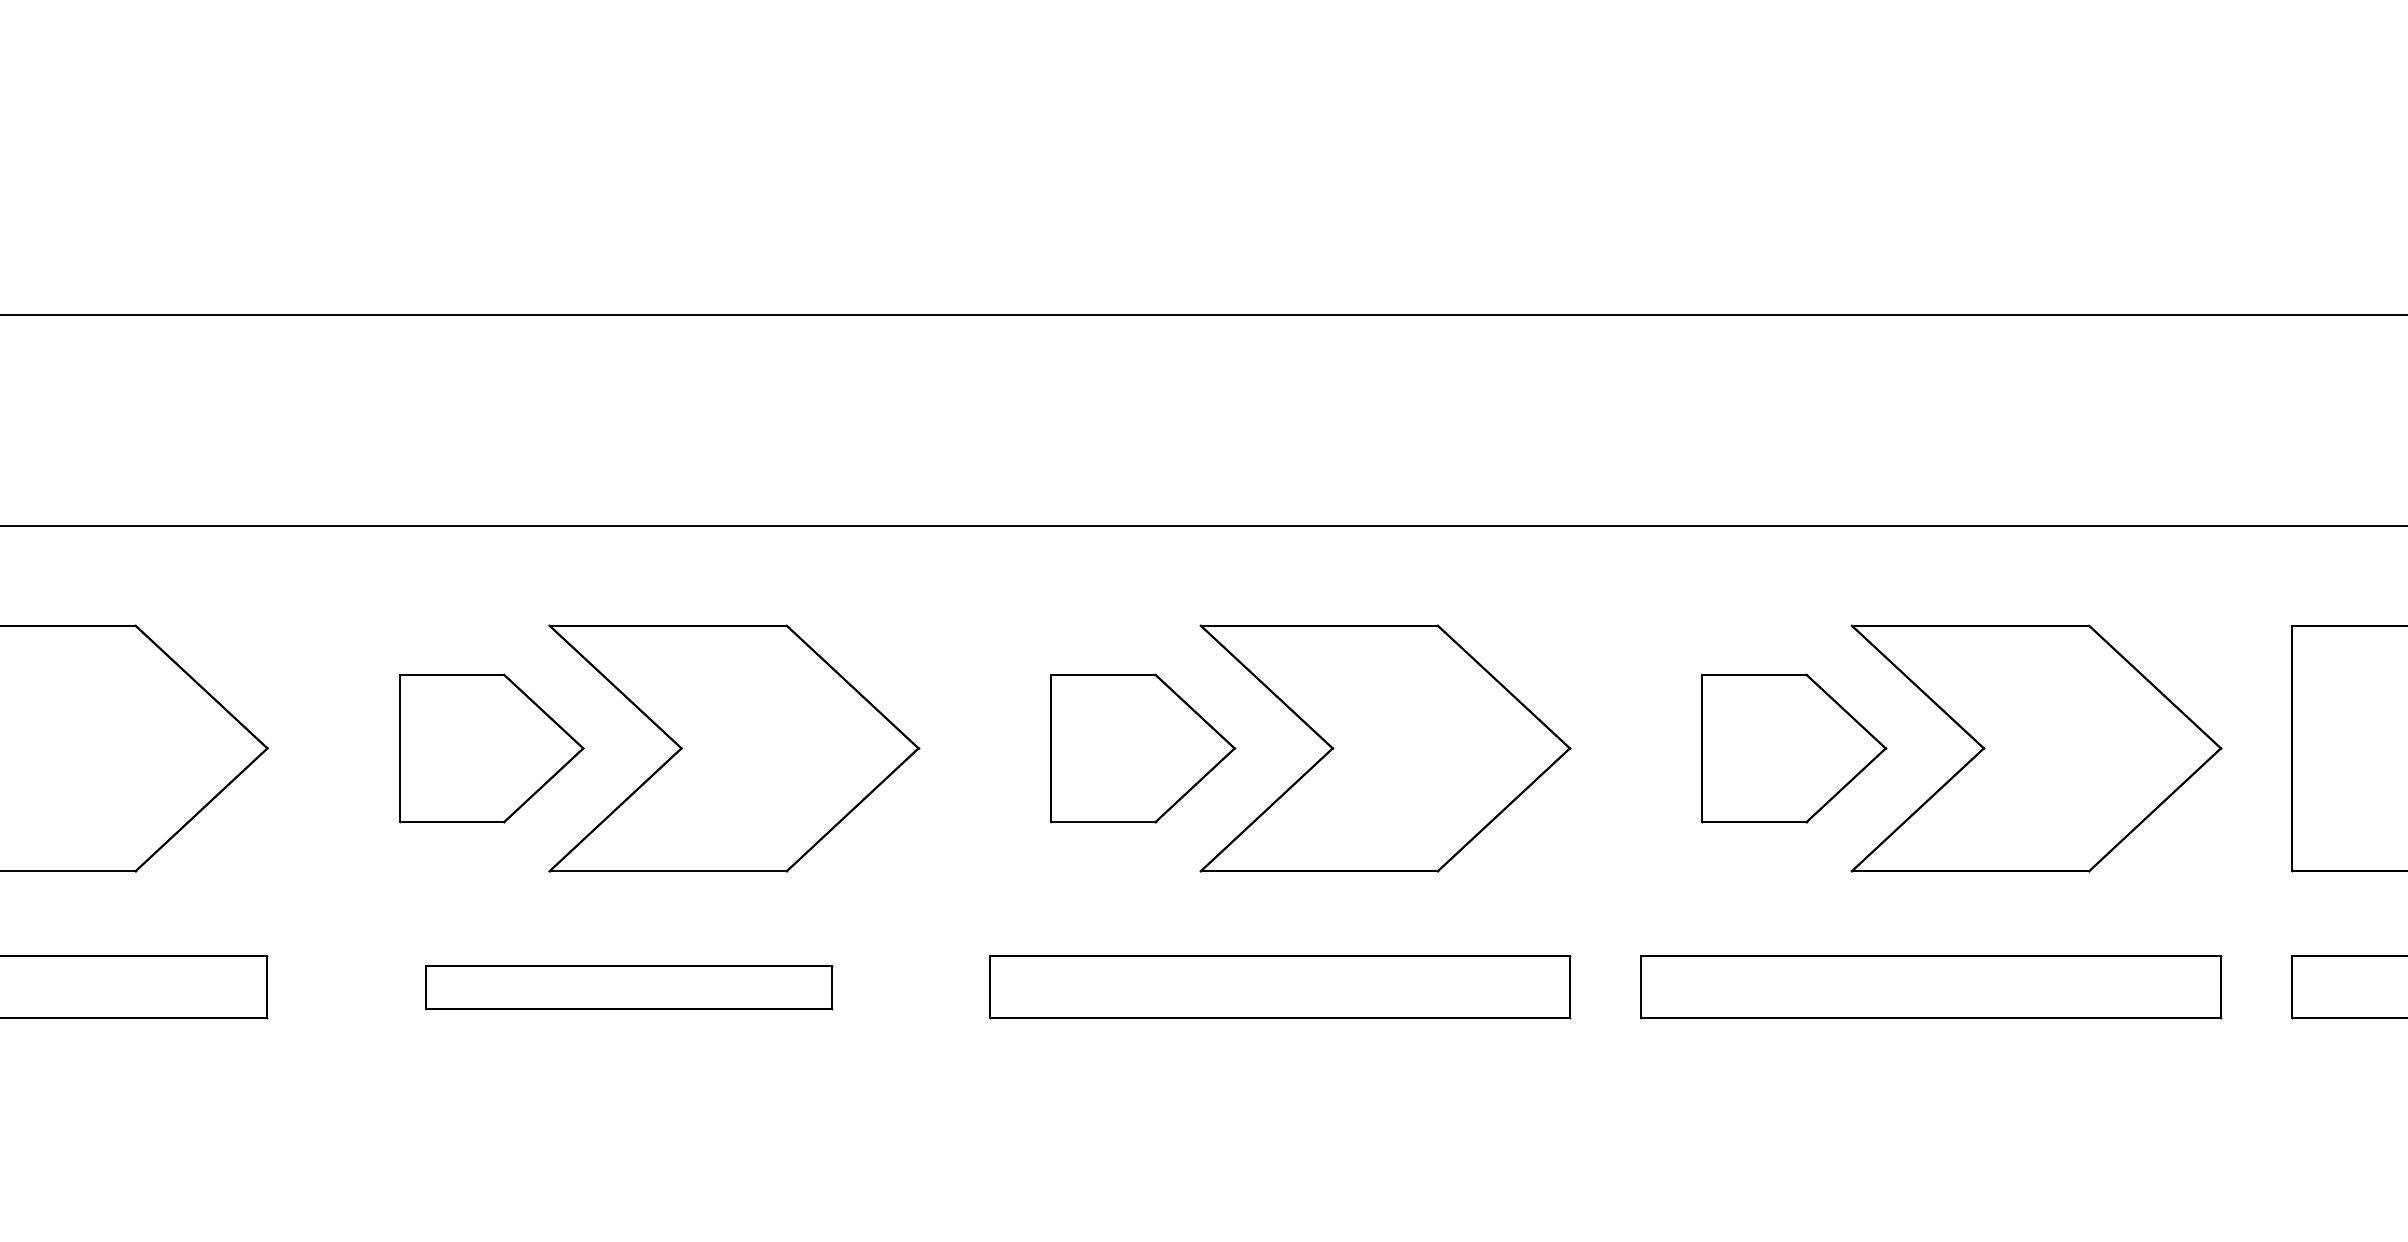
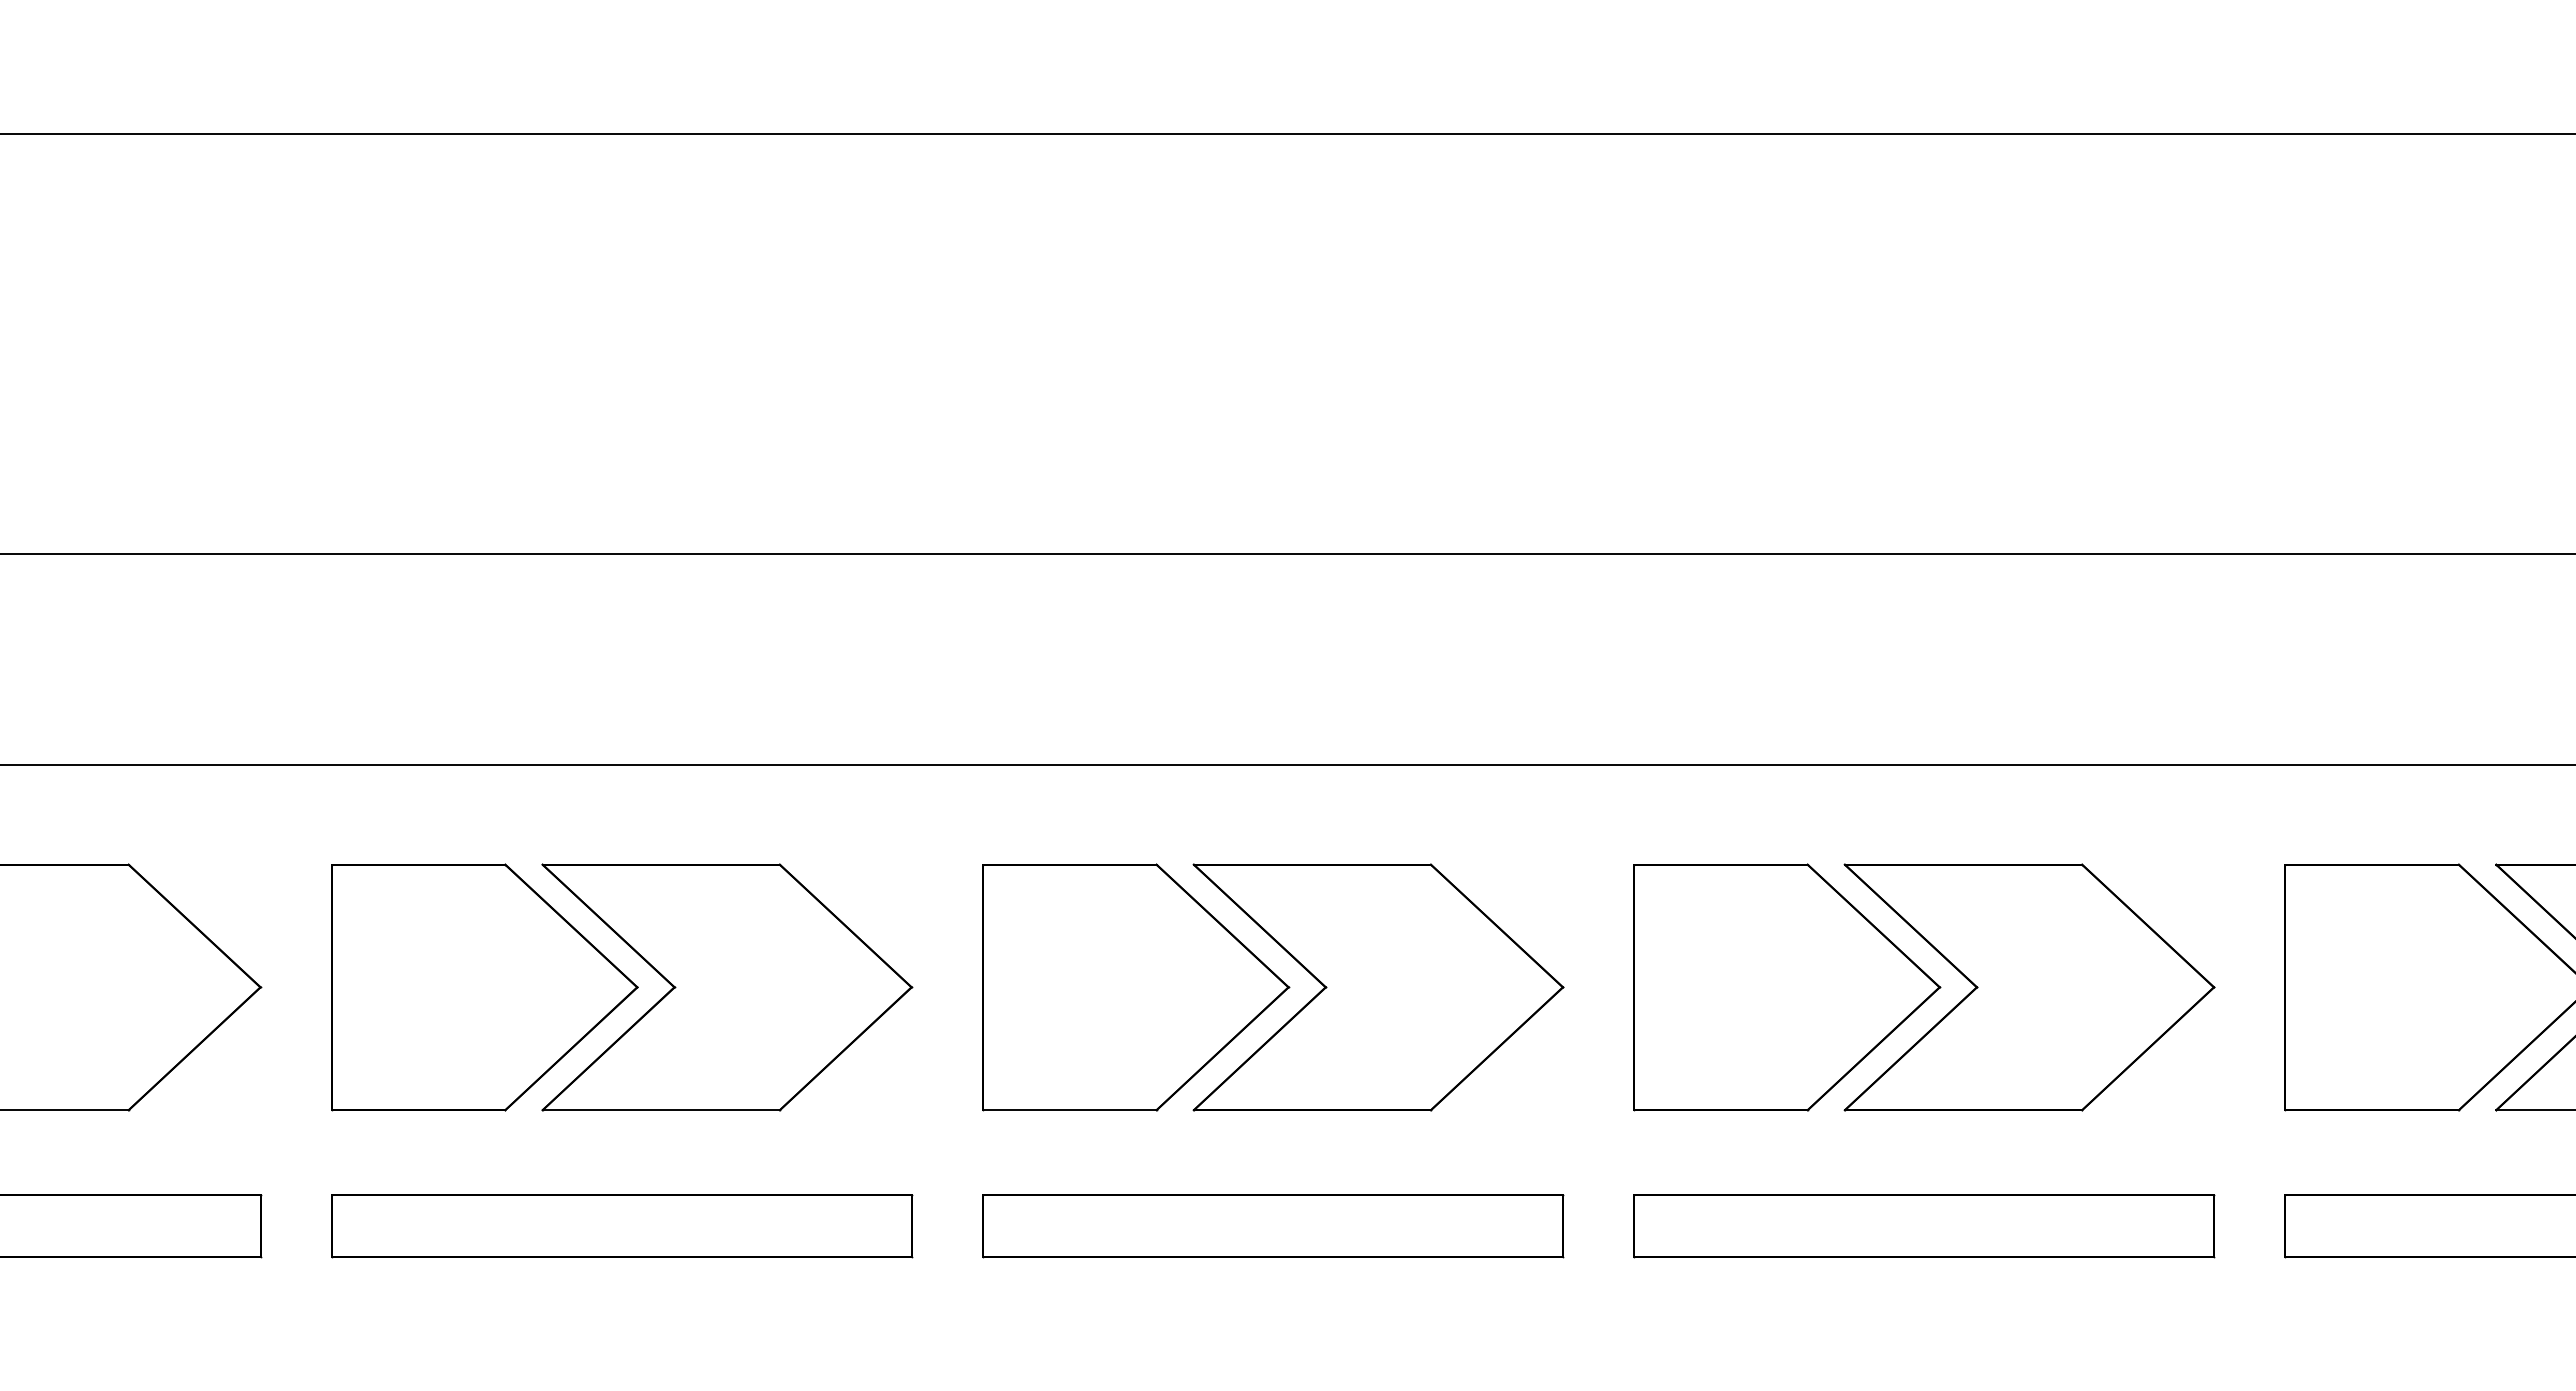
part: (491, 748) -> (484, 987), size x1.67
part: (1143, 748) -> (1136, 987), size x1.67
part: (1794, 748) -> (1787, 987), size x1.67
part: (629, 987) -> (622, 1226), size x1.43

